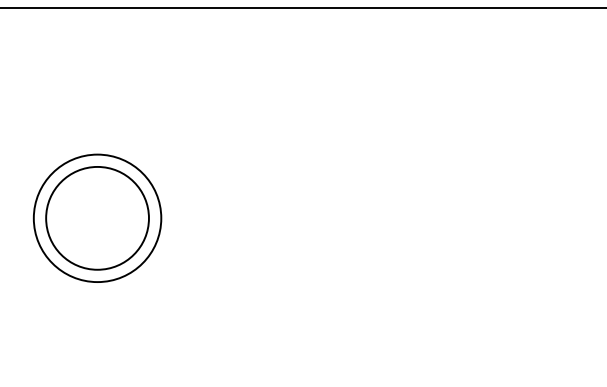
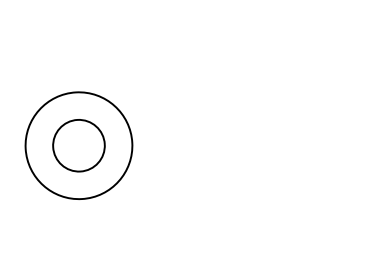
circle: (97, 217) -> (78, 145), size x0.6

